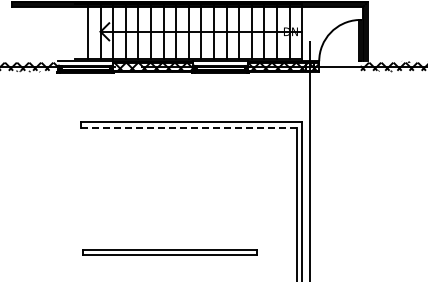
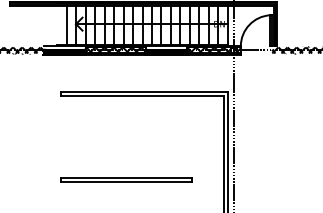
line: (188, 127) -> (142, 96), dashed -> solid
part: (169, 252) -> (126, 180), moved

